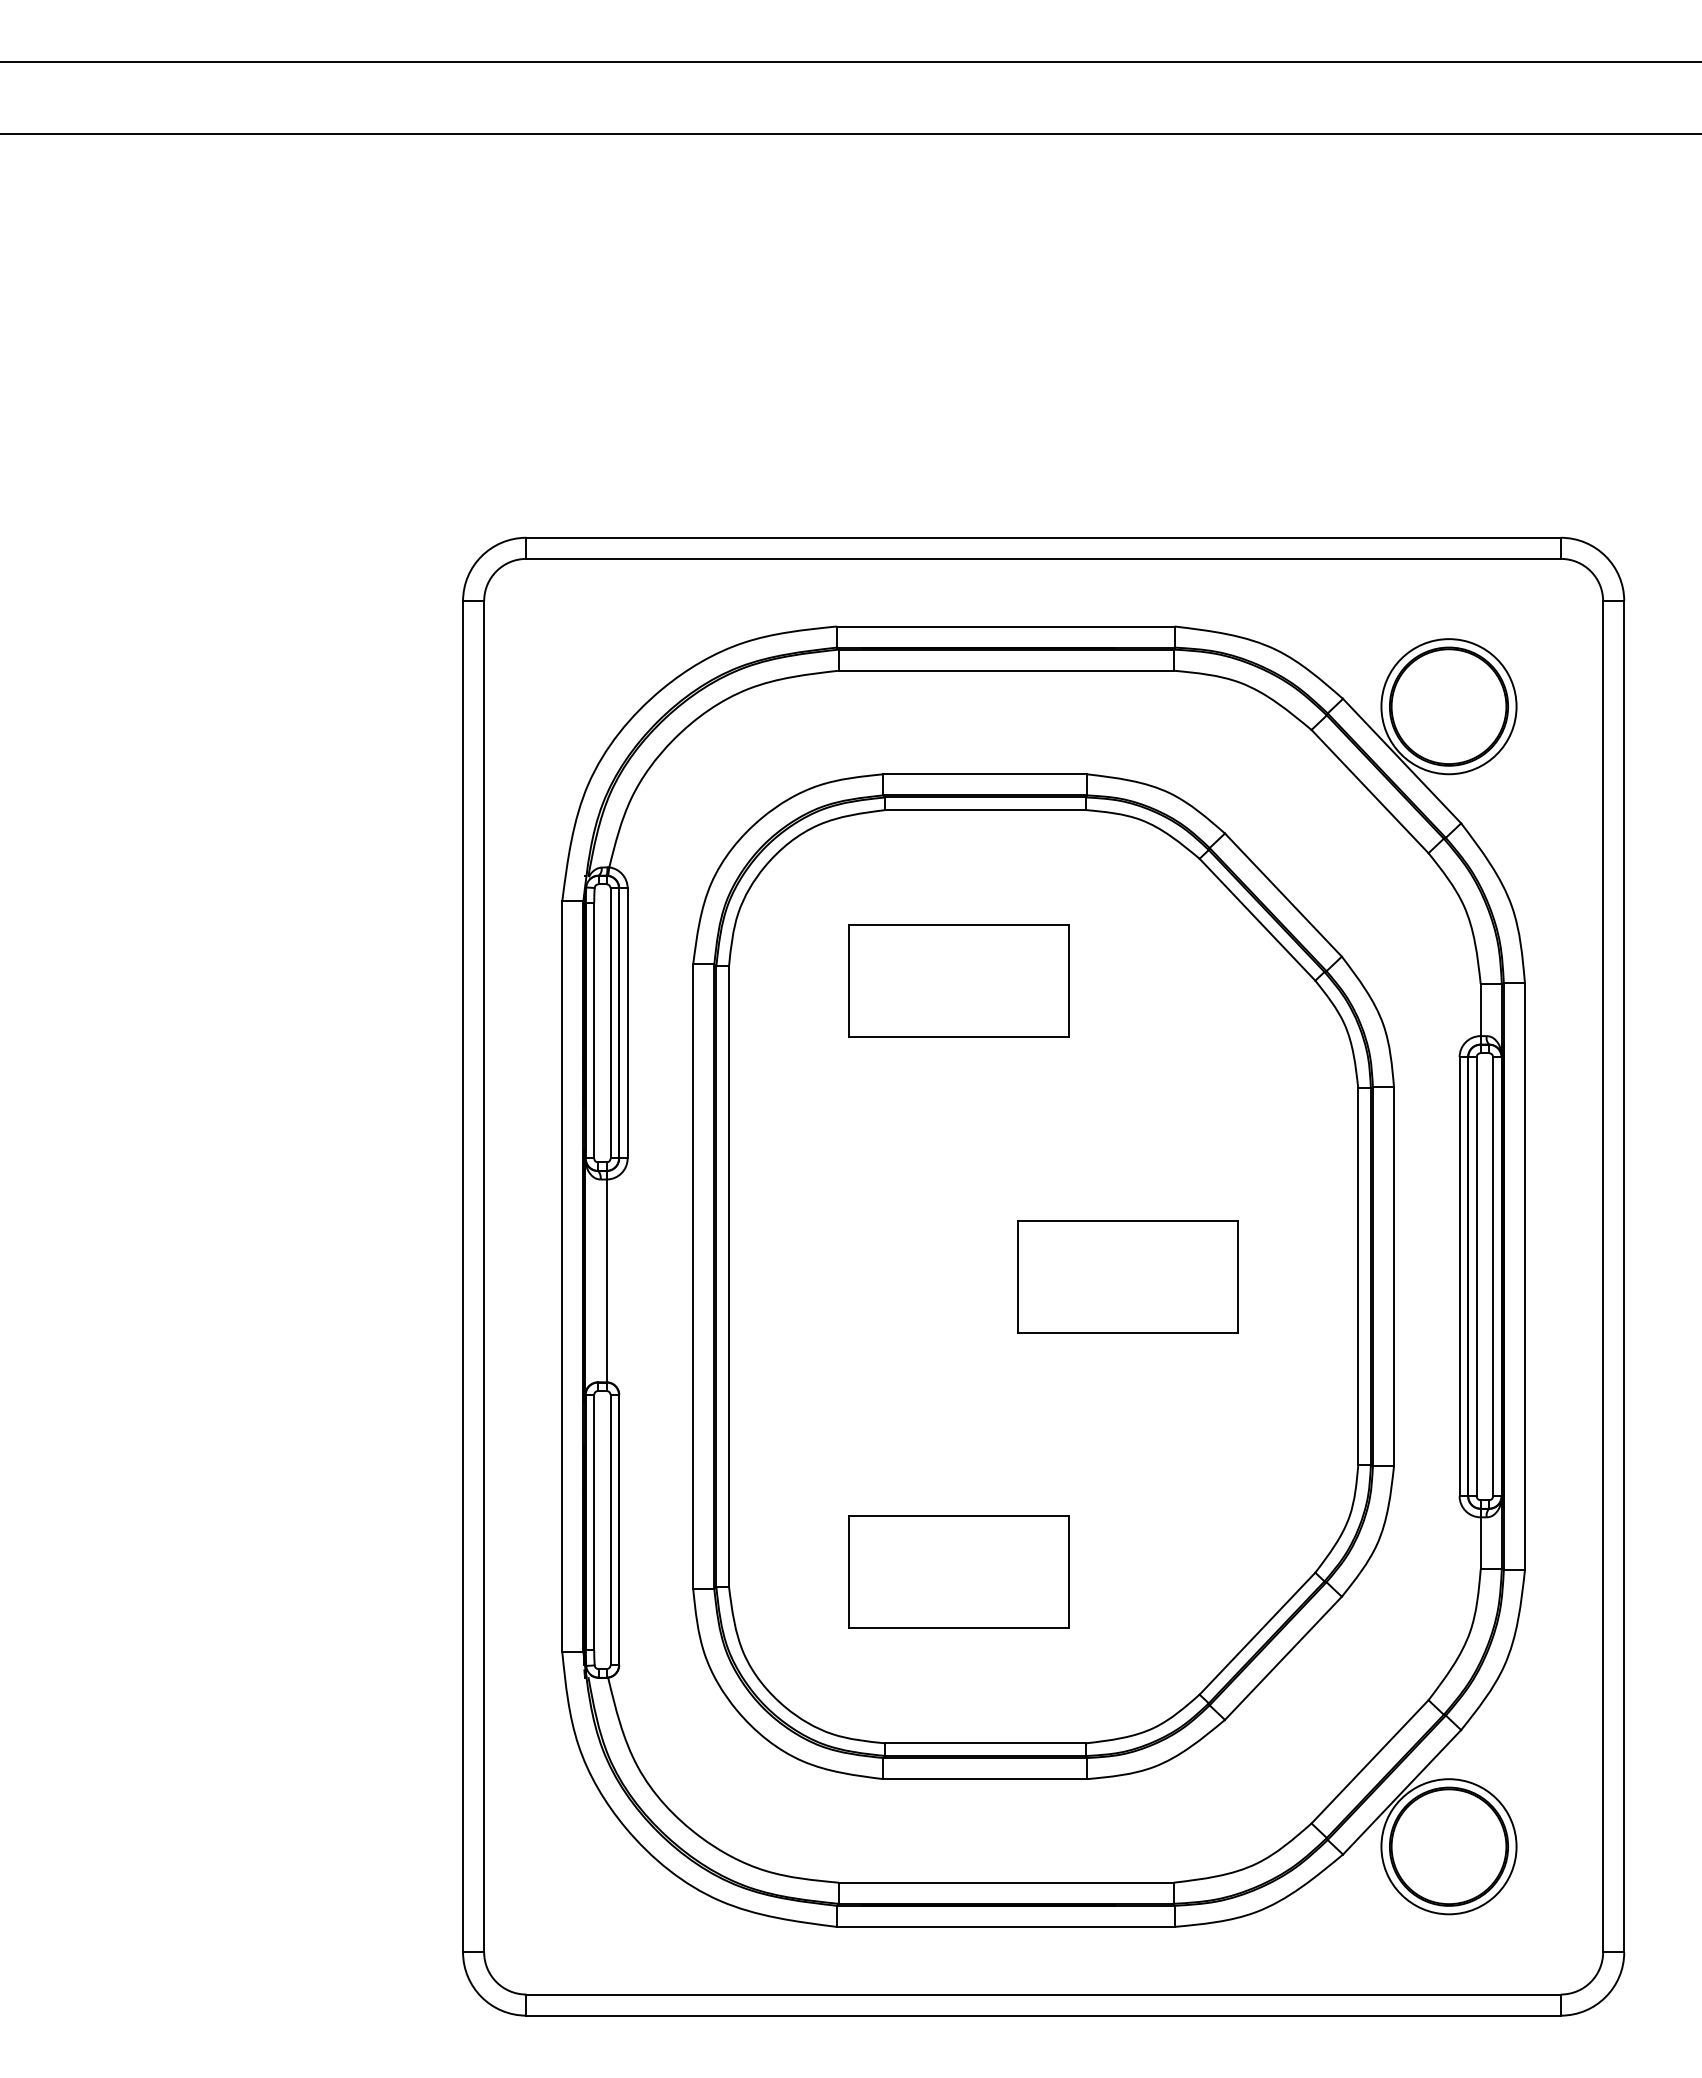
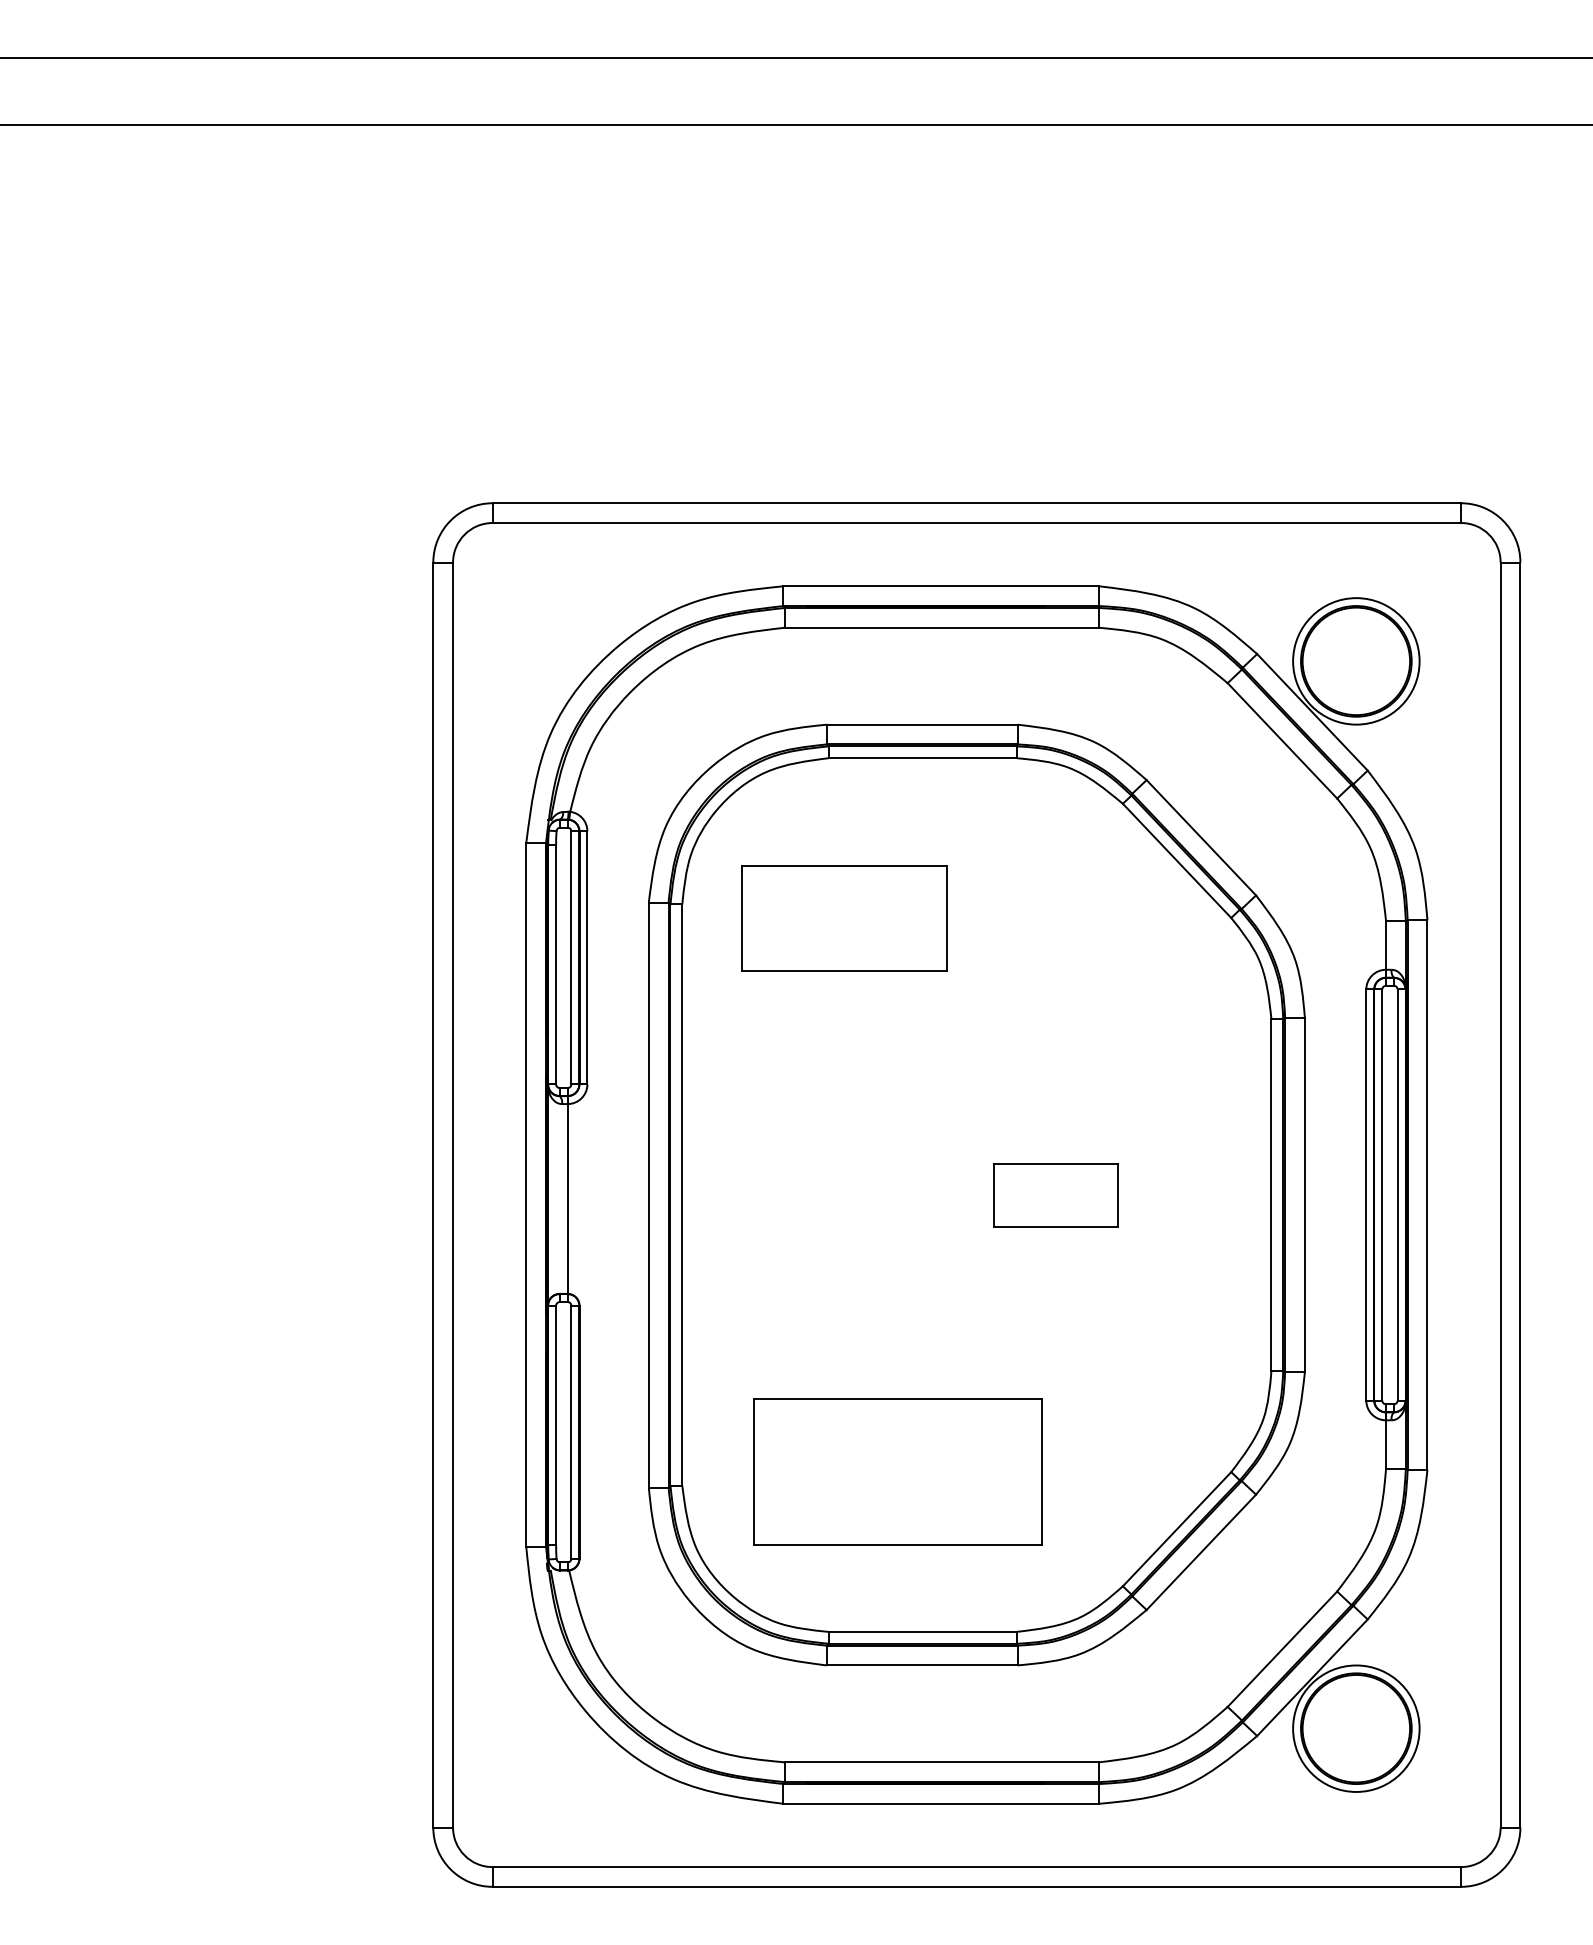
part: (958, 980) -> (843, 917), moved
part: (1127, 1276) -> (1055, 1194), size x0.6
part: (958, 1571) -> (897, 1471), size x1.4

